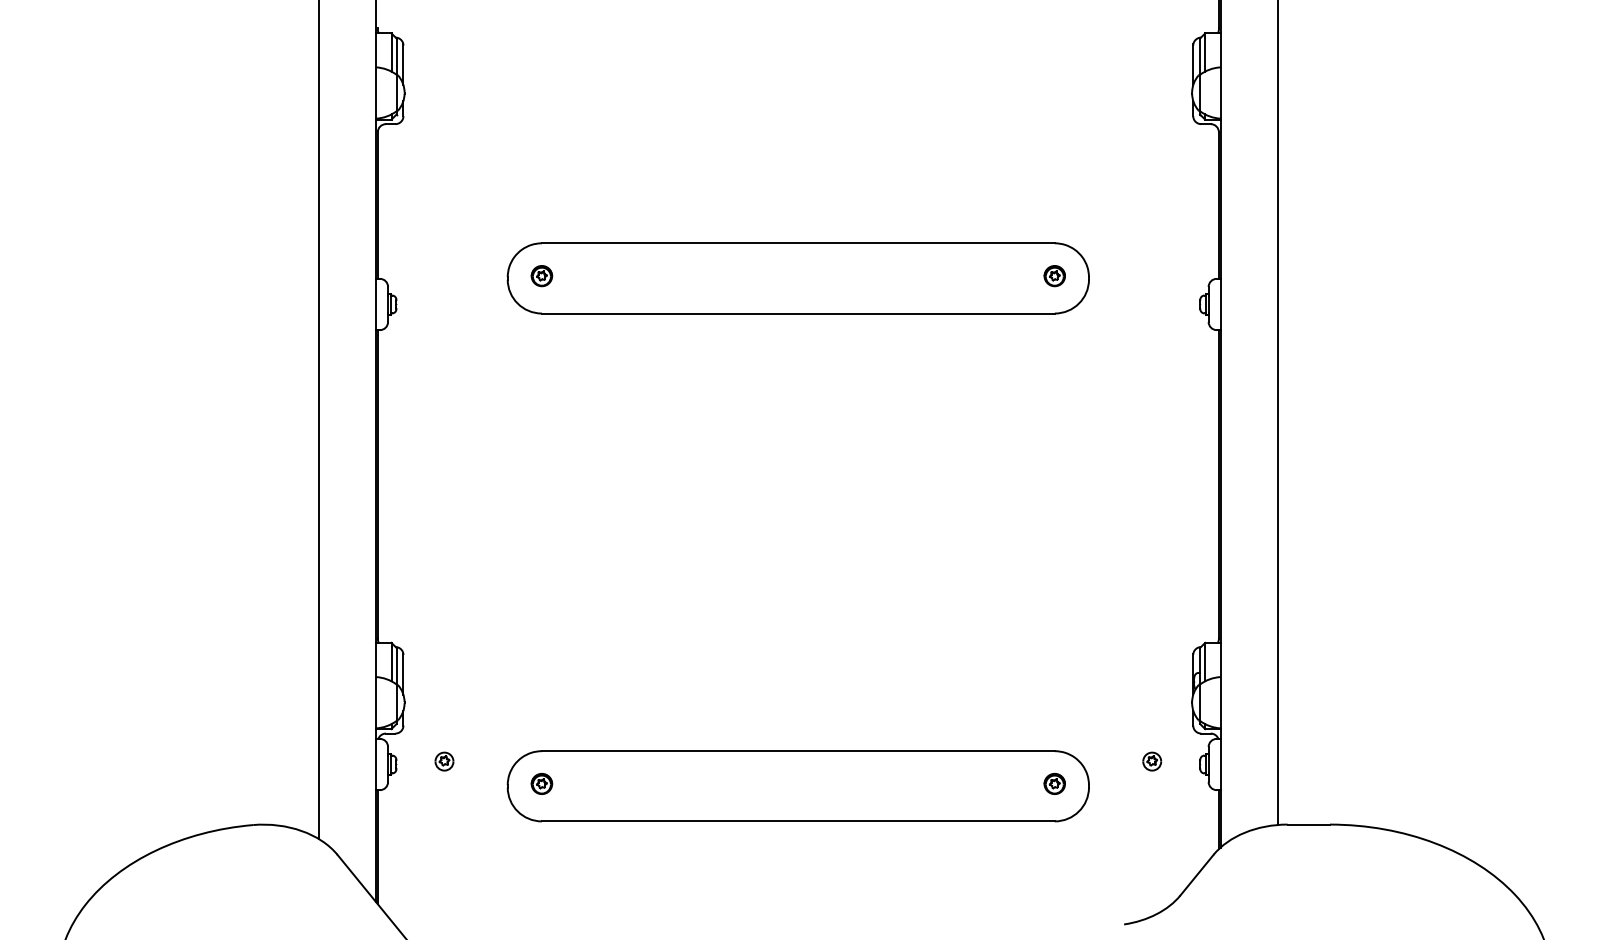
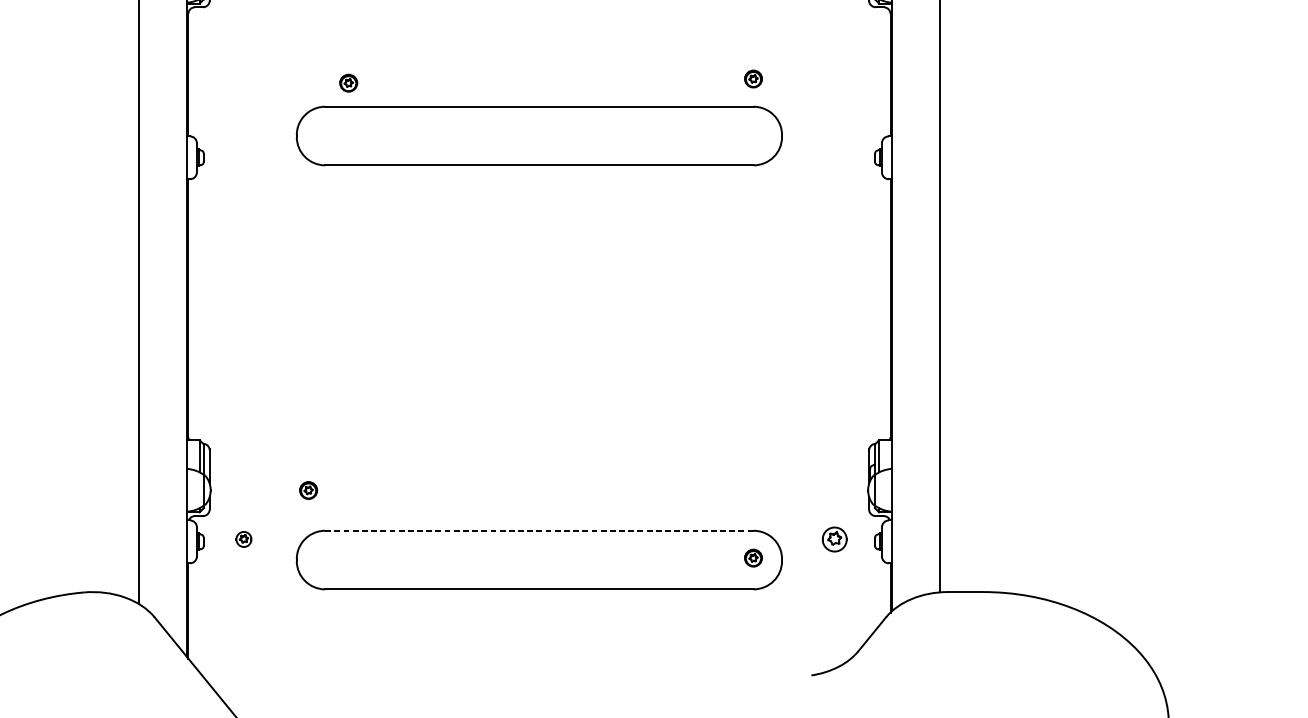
part: (541, 276) -> (348, 83), moved
part: (1054, 276) -> (753, 79), moved
line: (797, 751) -> (538, 531), solid -> dashed
part: (1152, 761) -> (835, 539), size x1.6
part: (541, 783) -> (308, 490), moved

